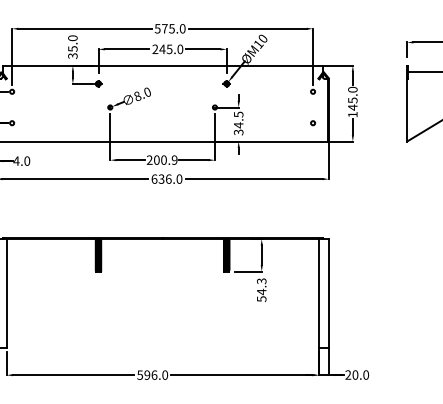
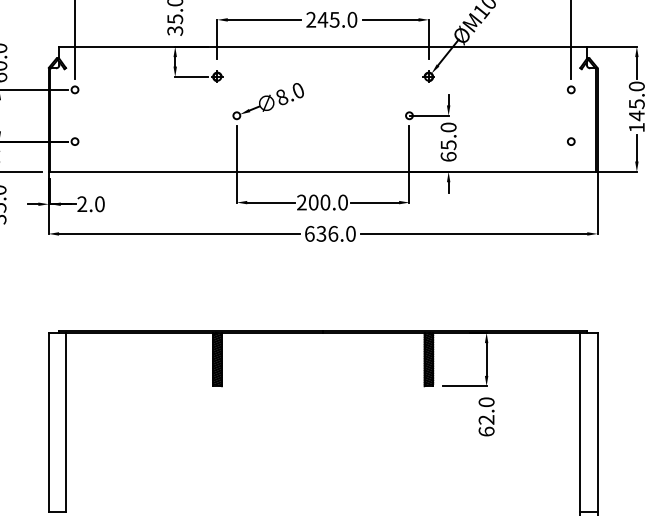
text: (238, 123) -> (448, 142), 34.5 -> 65.0
text: (174, 159) -> (342, 201), 200.9 -> 200.0
text: (16, 160) -> (82, 203), 4.0 -> 2.0
text: (261, 290) -> (486, 417), 54.3 -> 62.0

